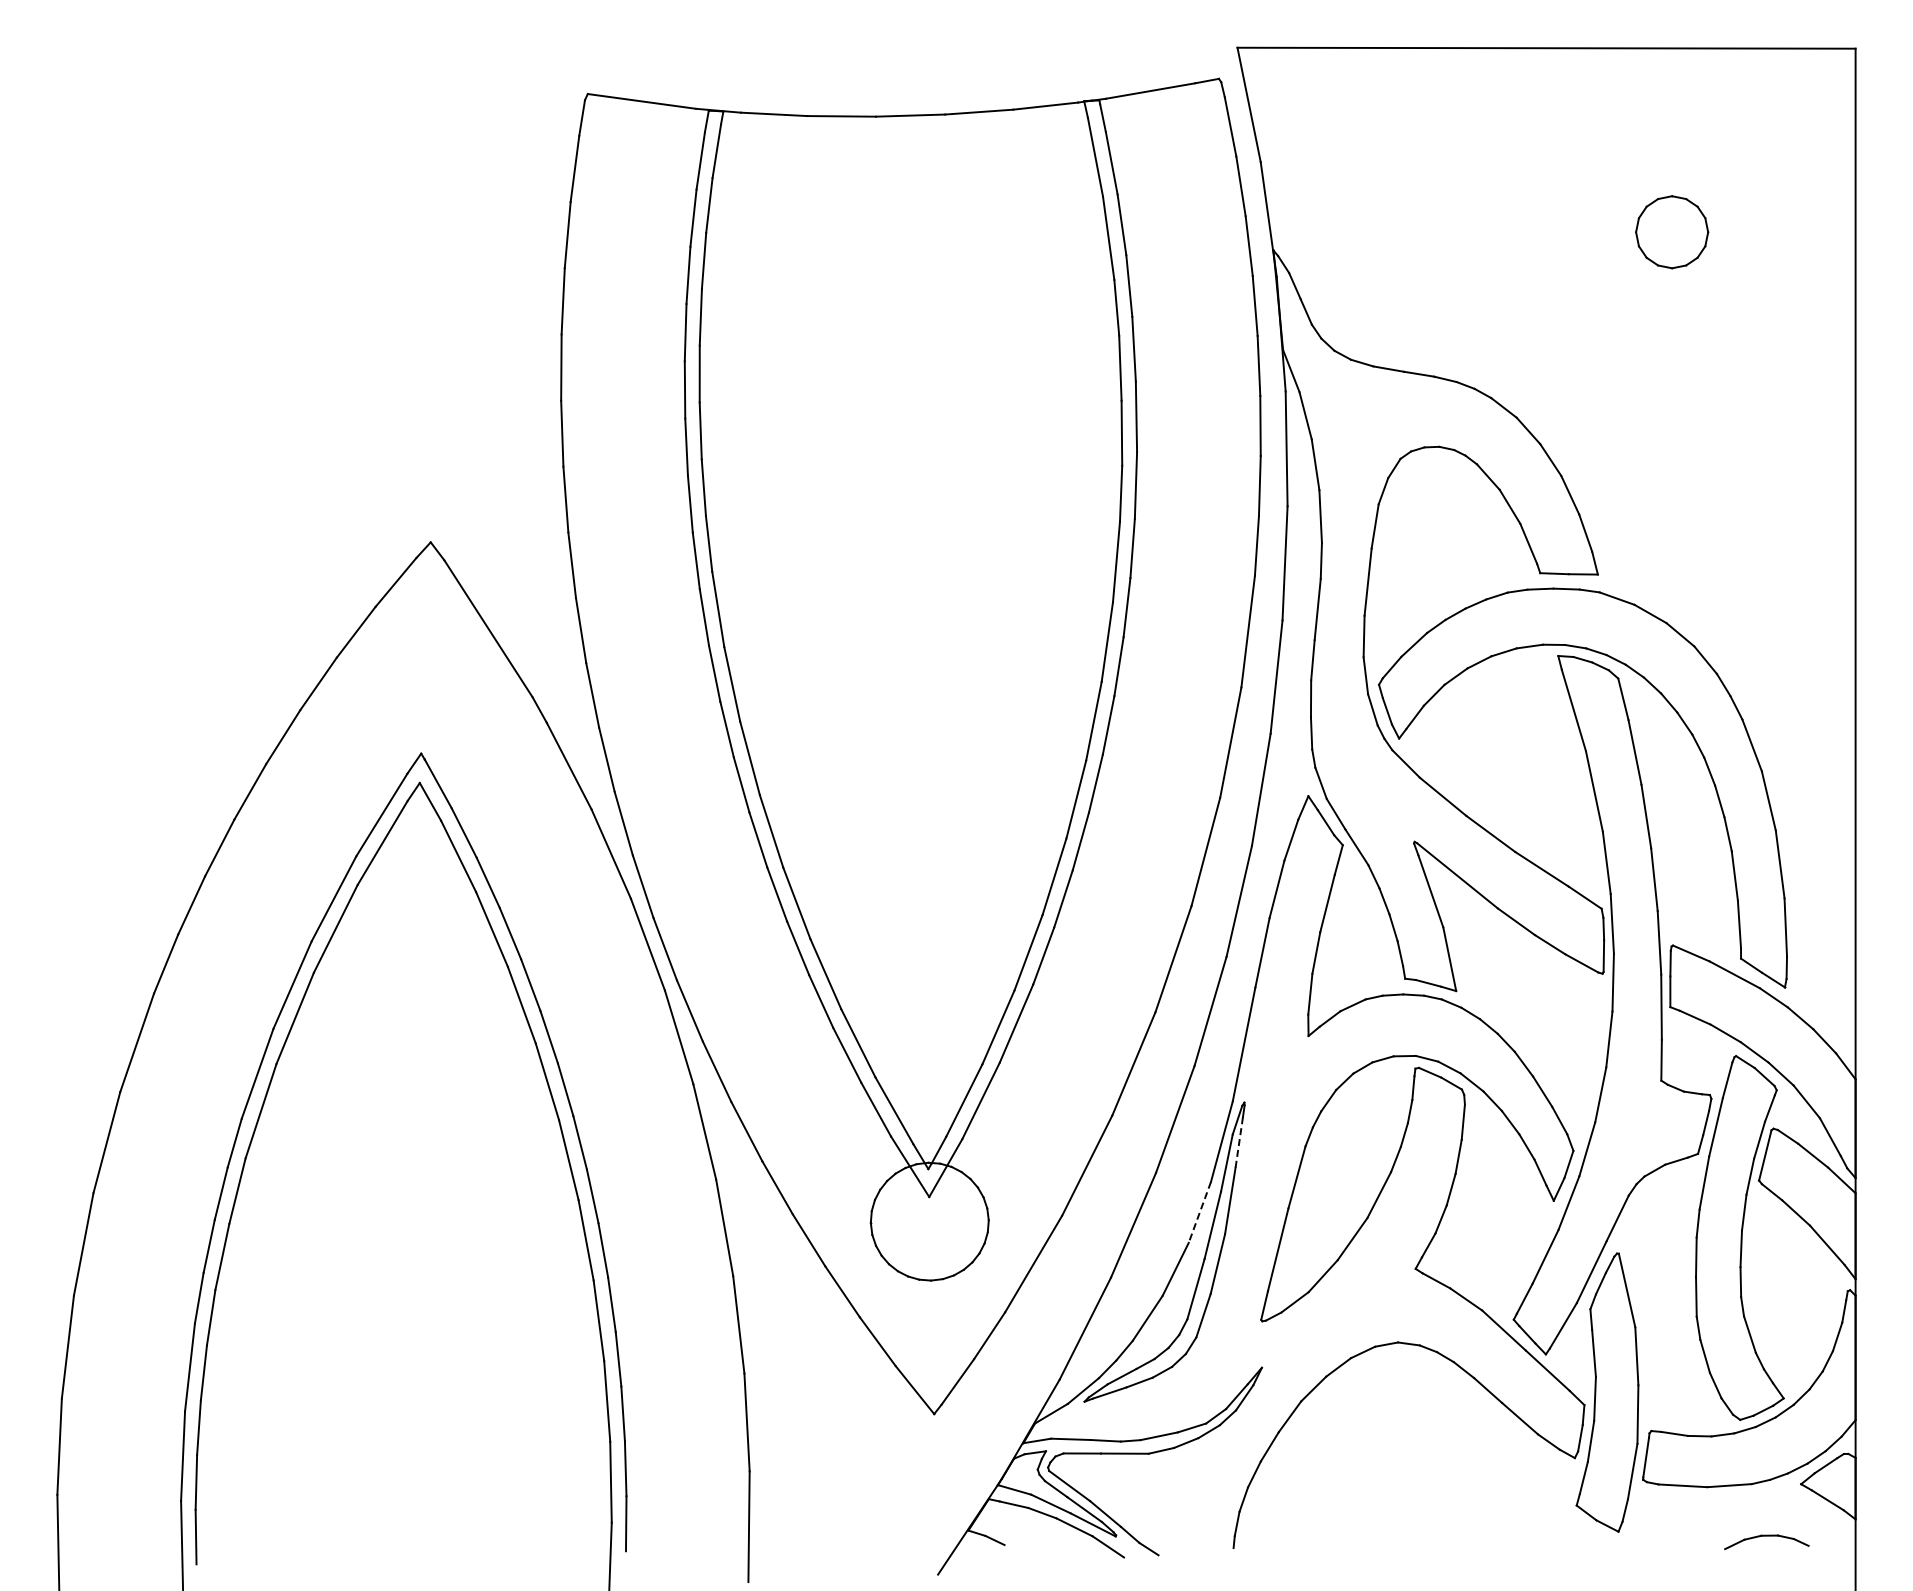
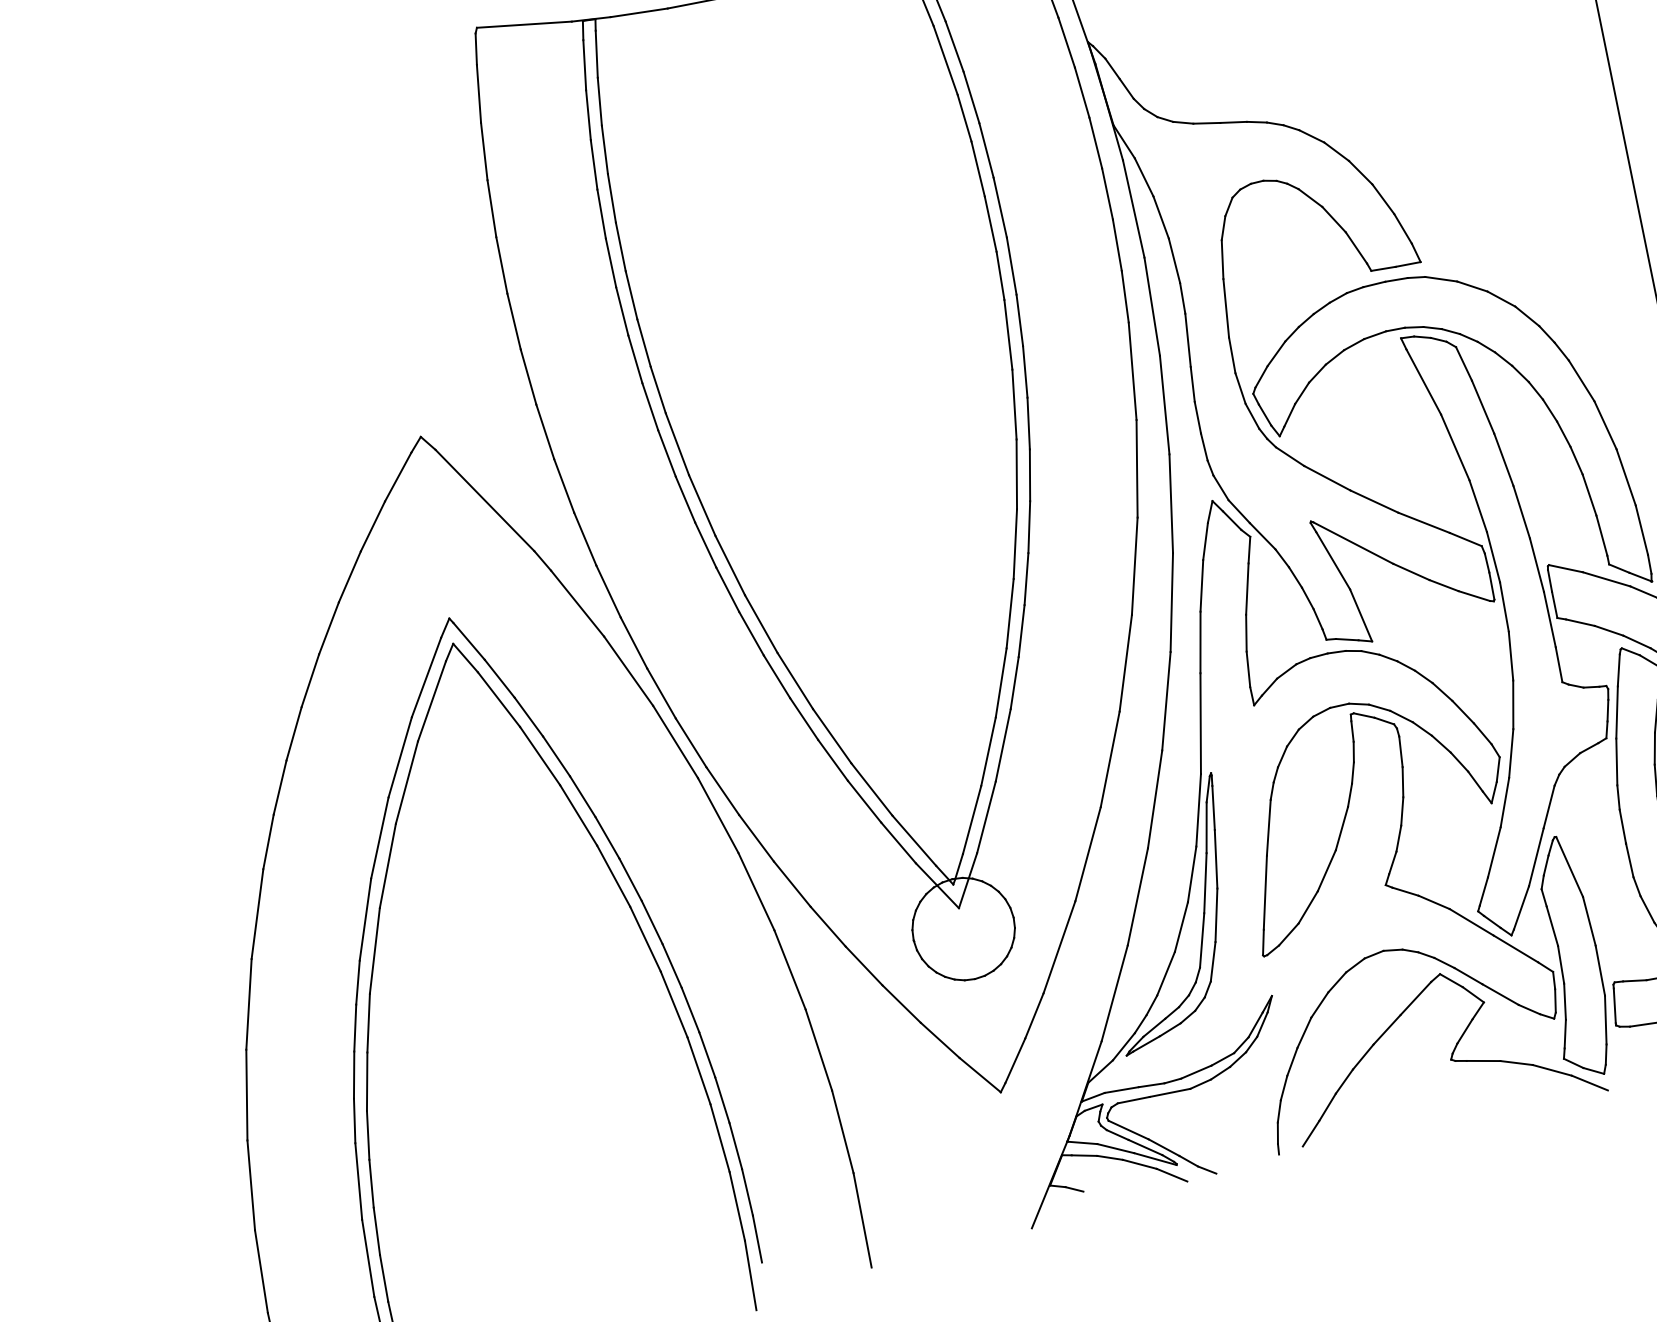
line: (1239, 1142) -> (1213, 807), dashed -> solid
line: (1199, 1212) -> (1191, 874), dashed -> solid
part: (1451, 1473) -> (1451, 1053), added

